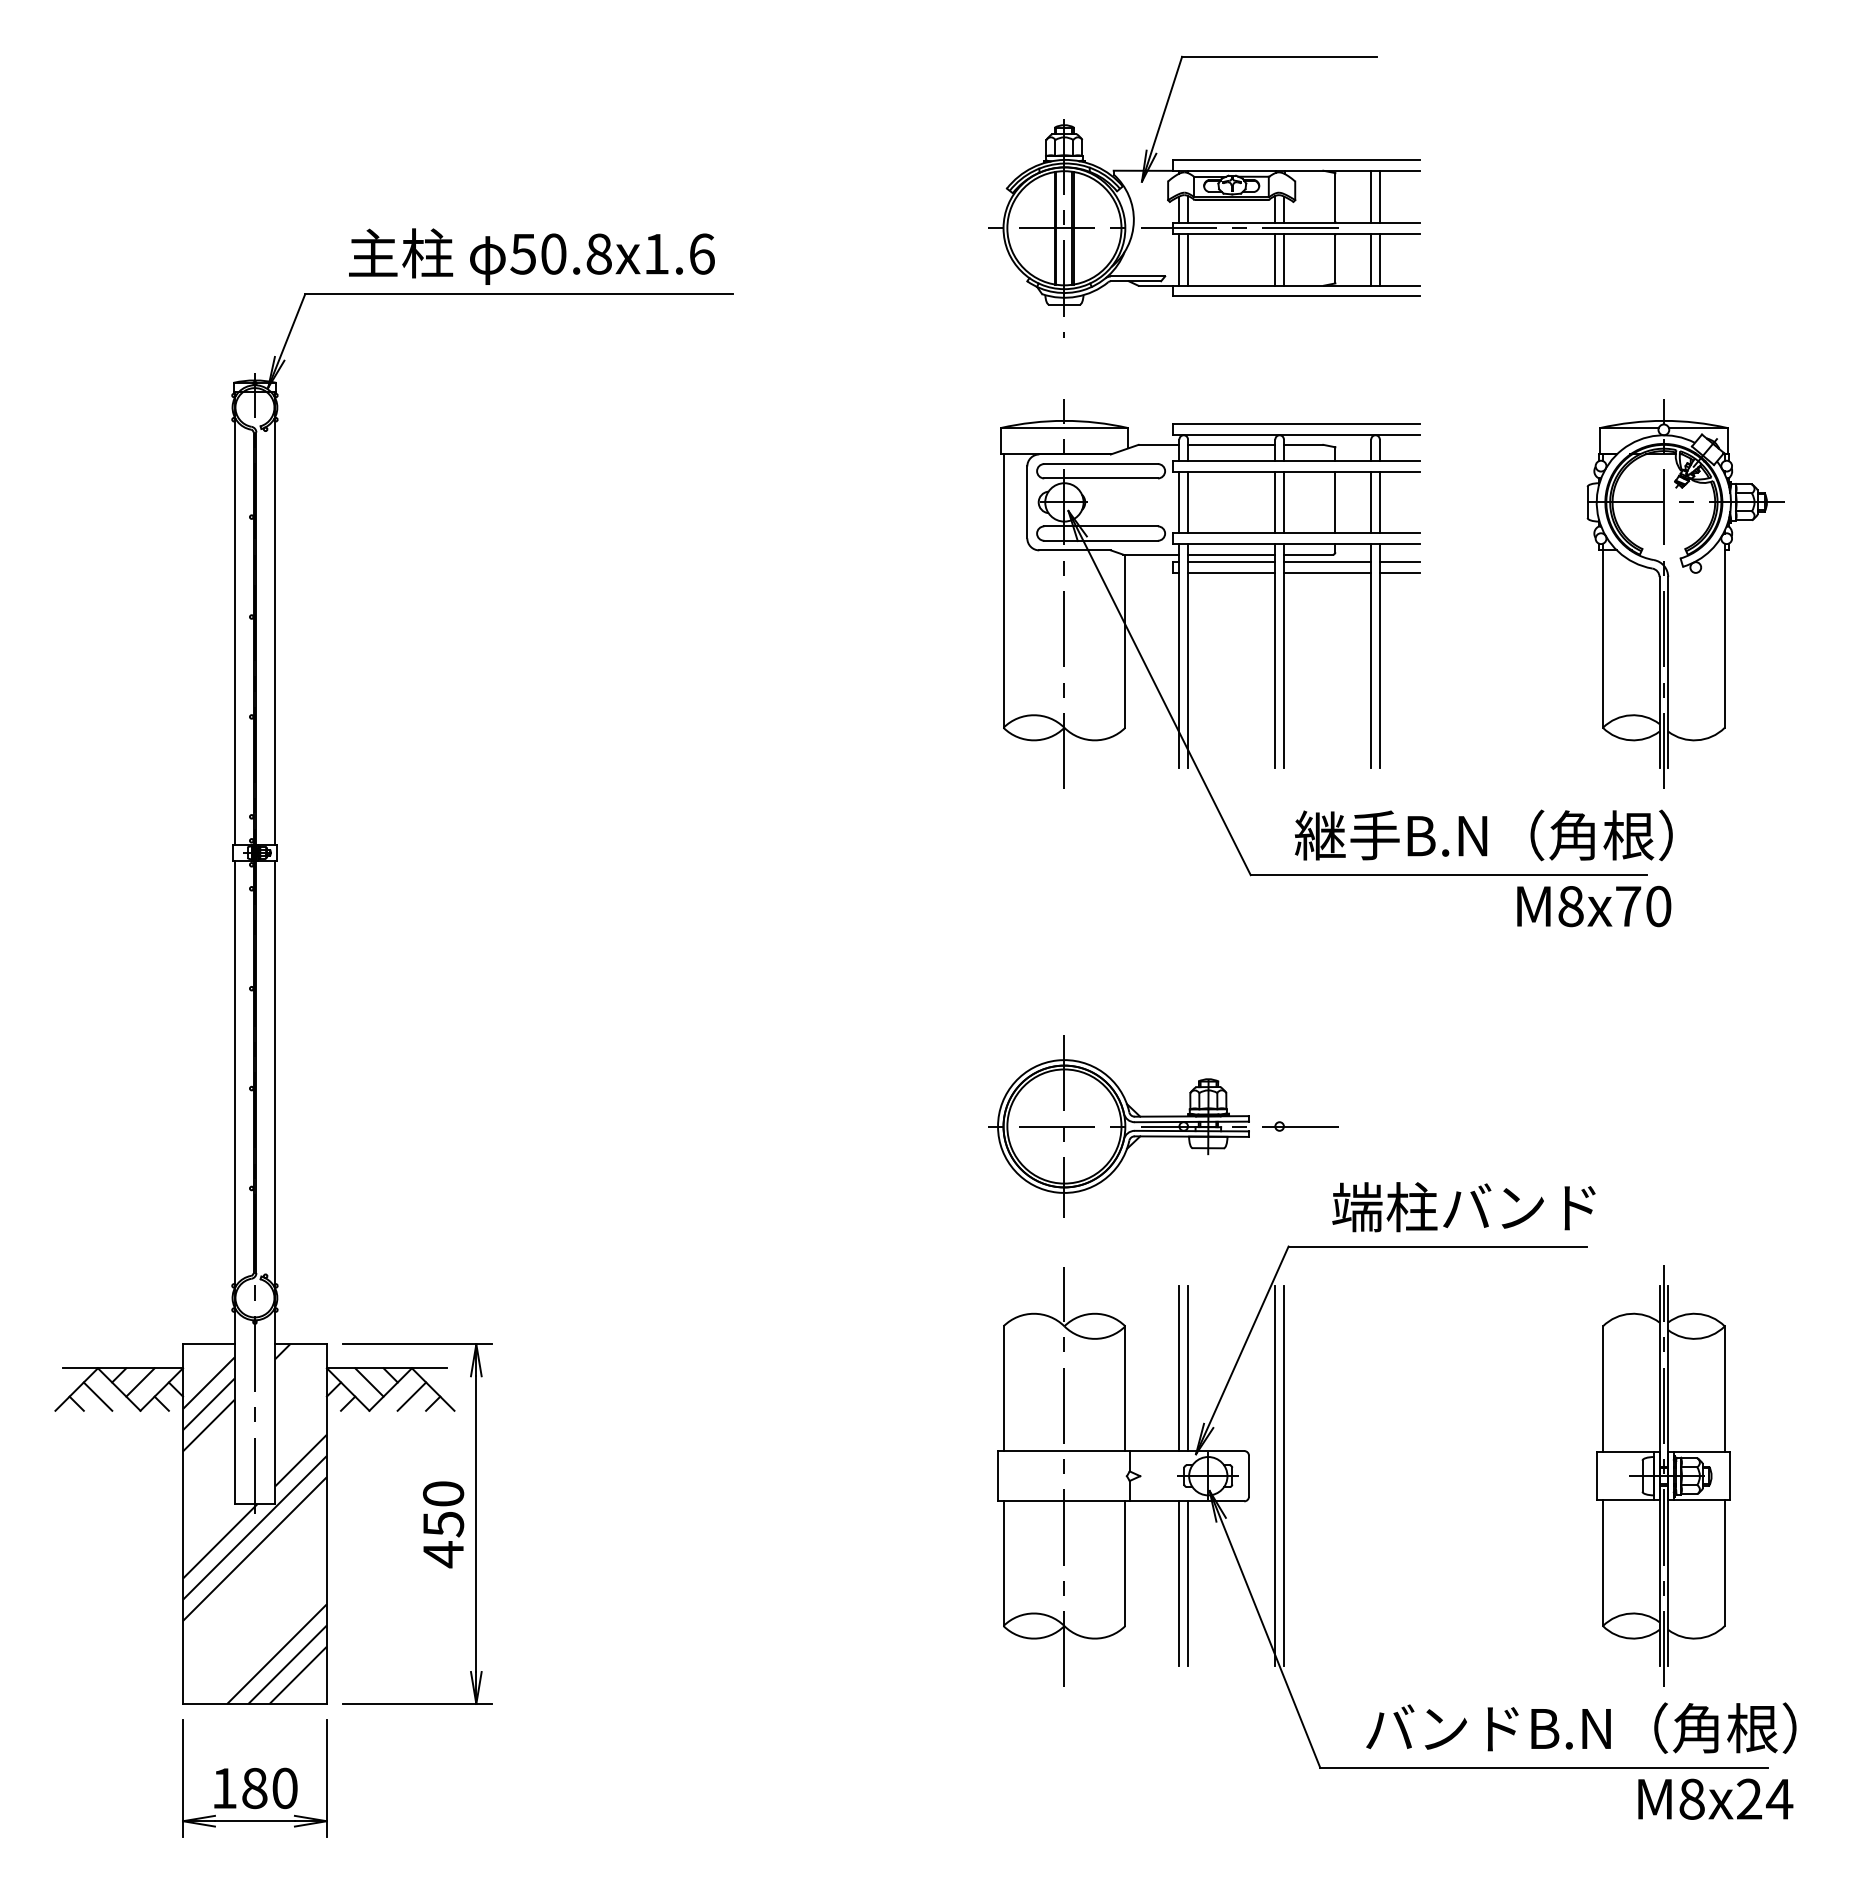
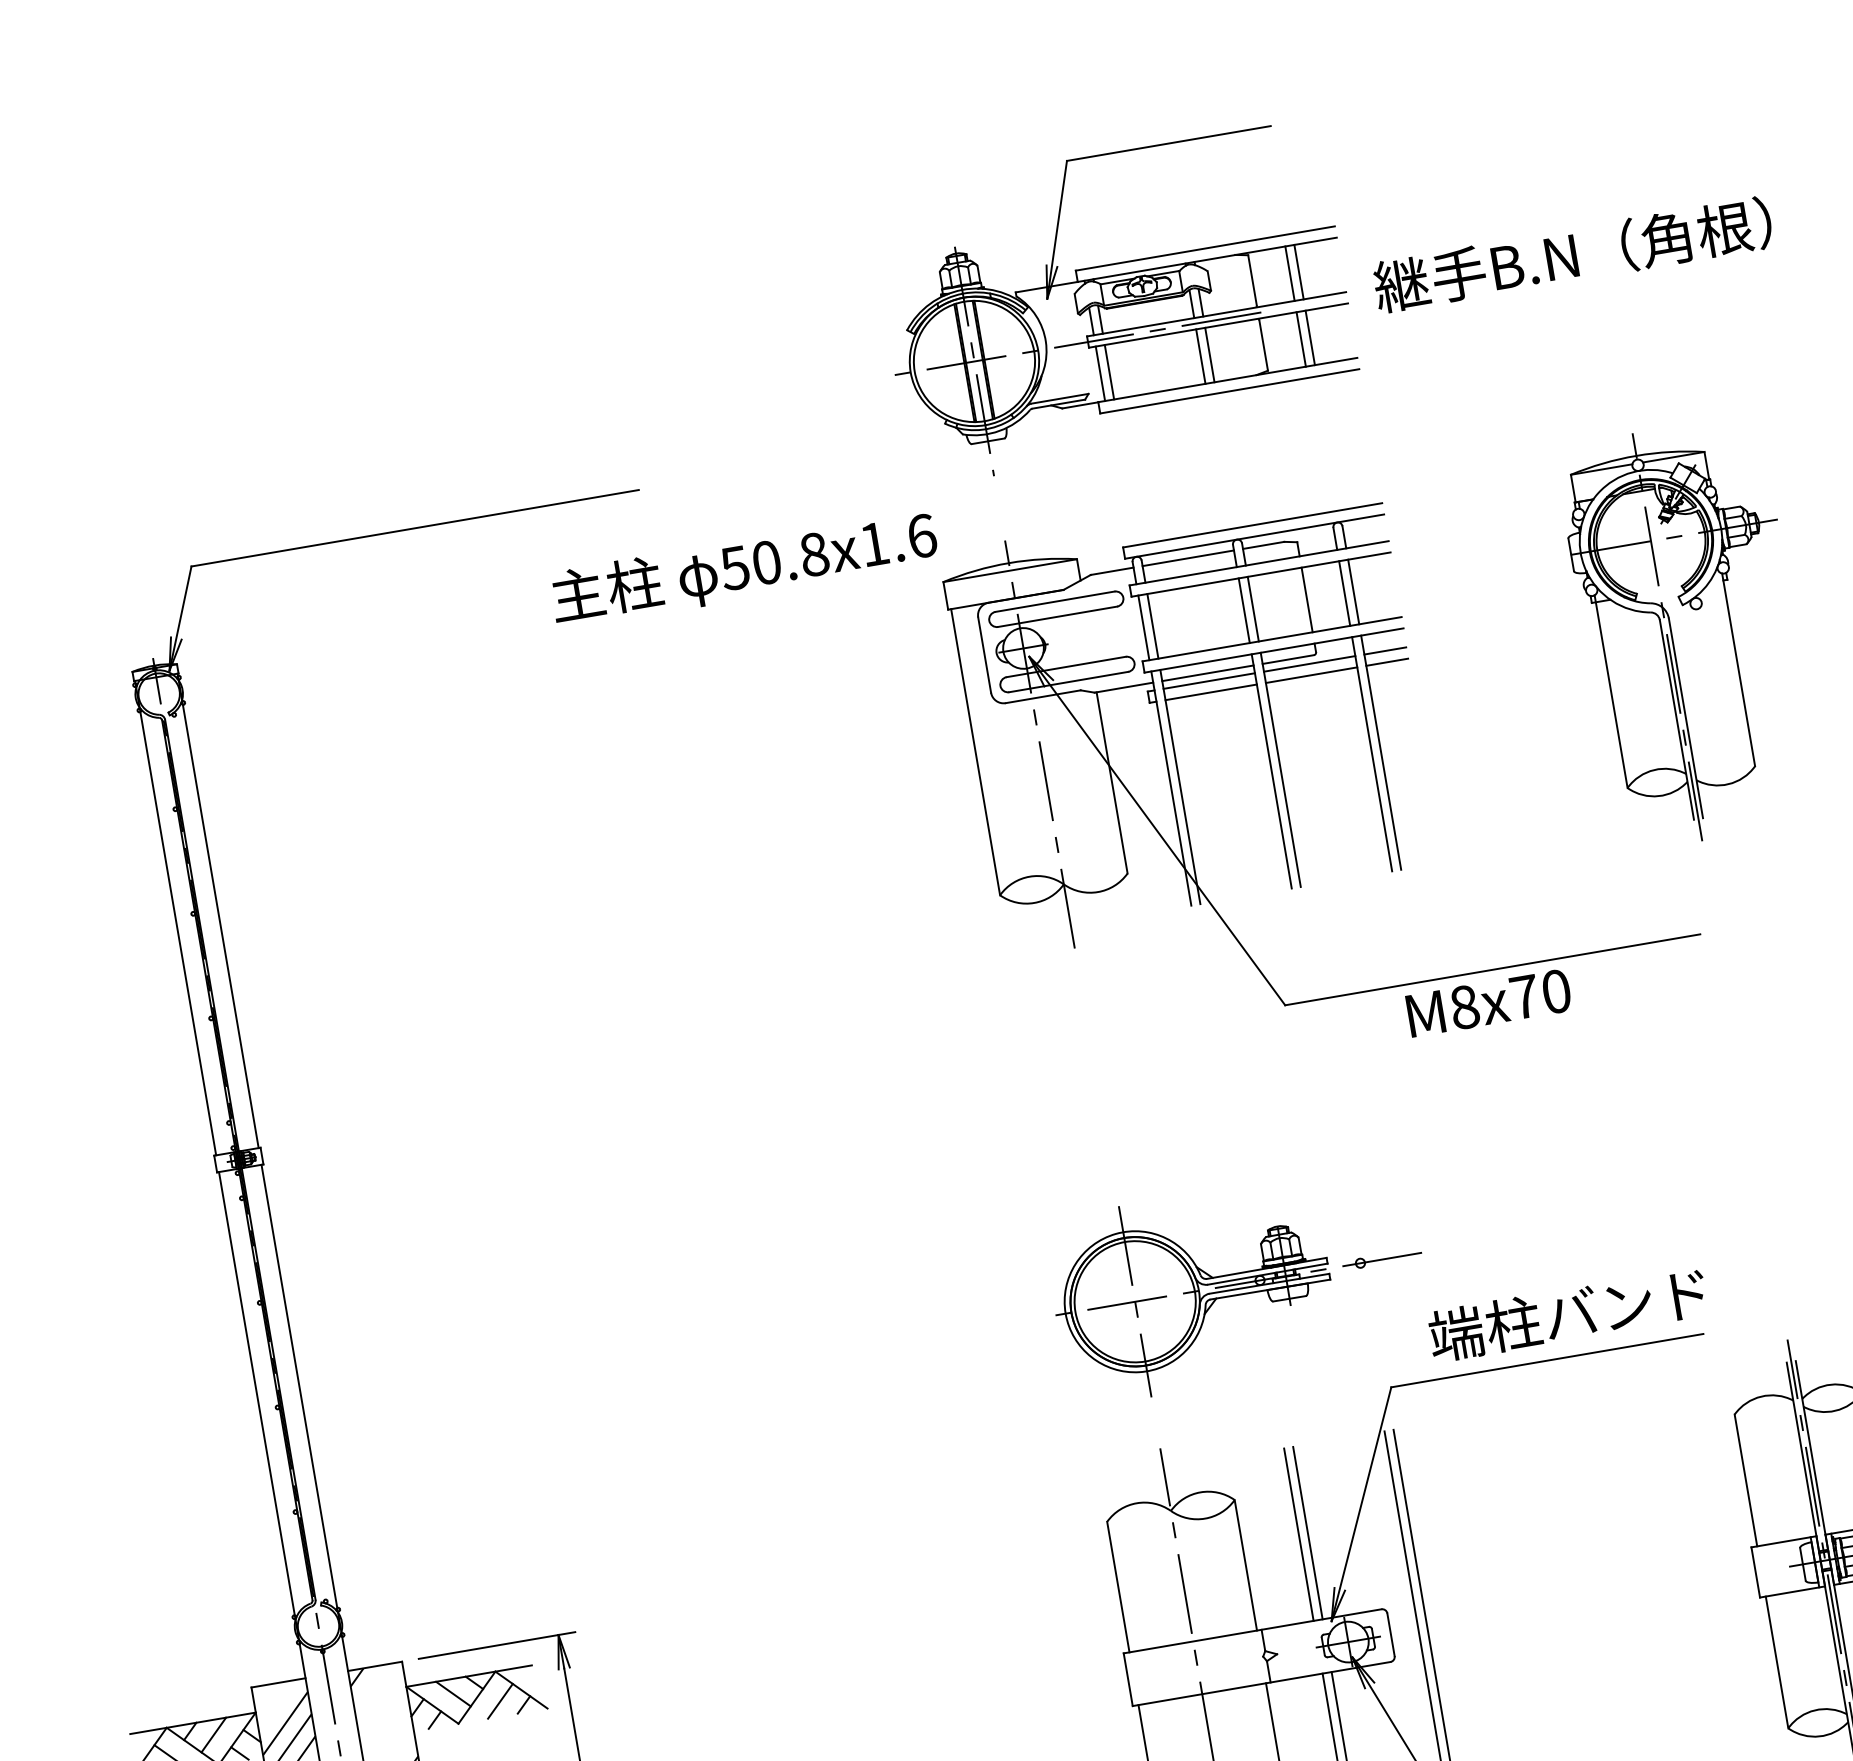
text: (531, 256) -> (743, 569), moved
text: (1483, 835) -> (1572, 255), moved
text: (1594, 906) -> (1489, 1003), moved

